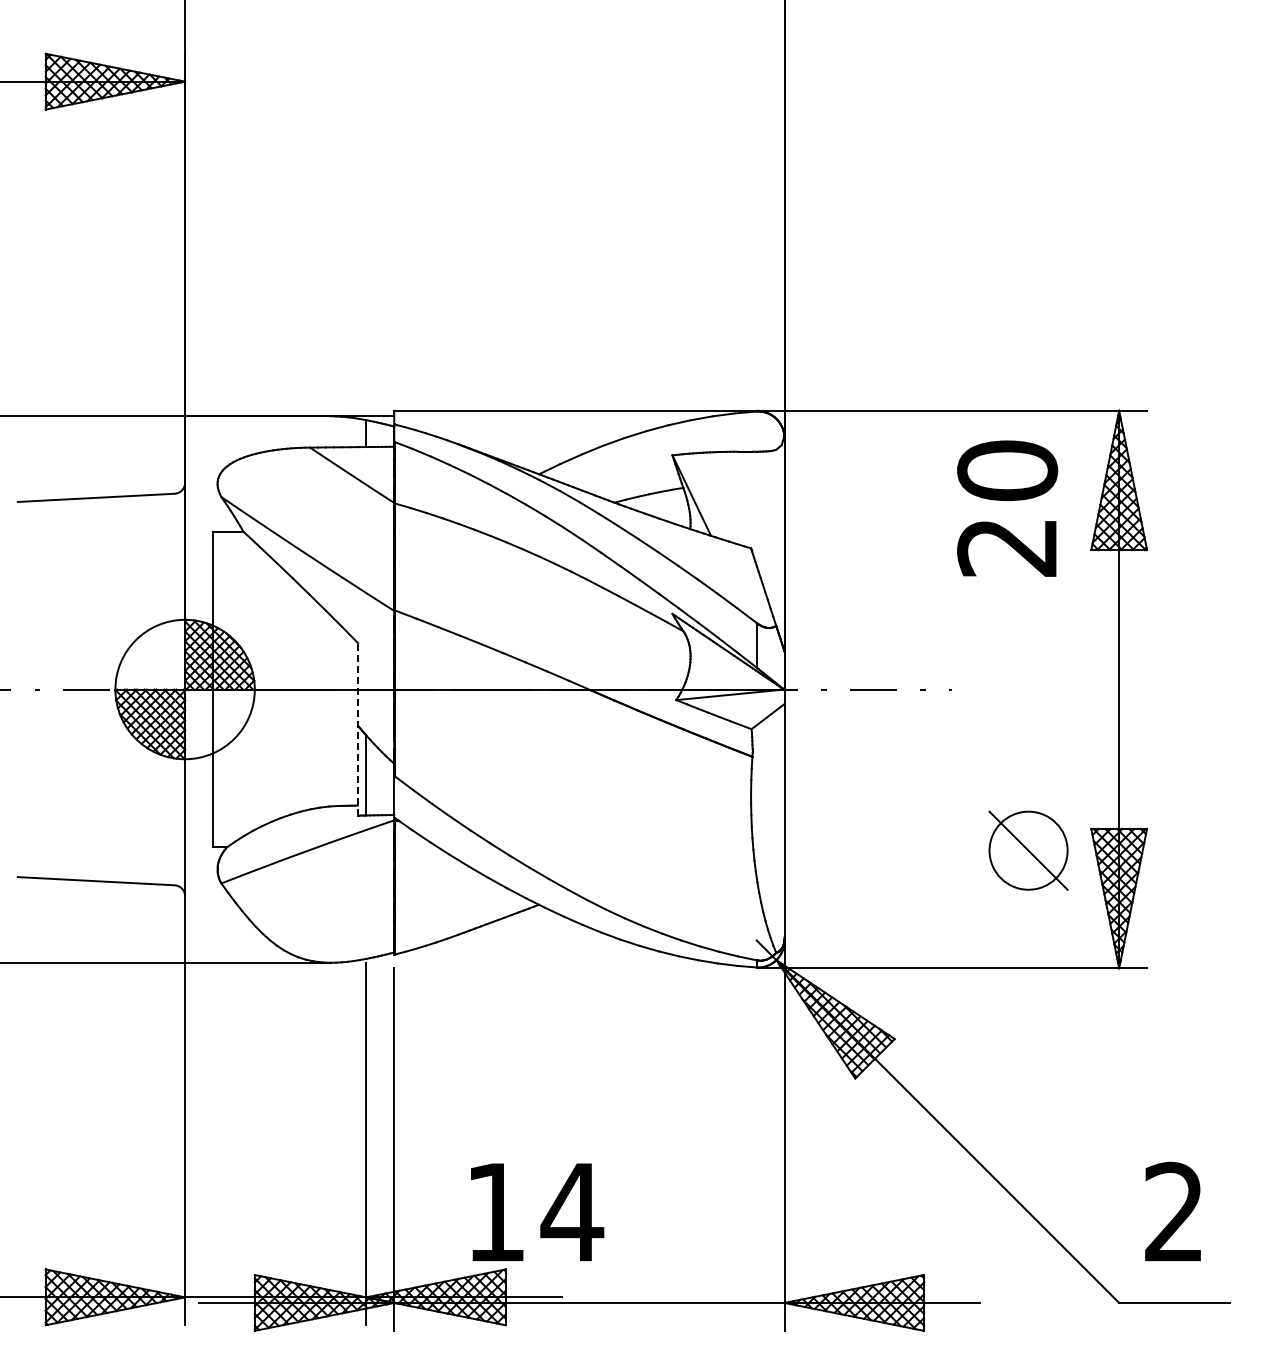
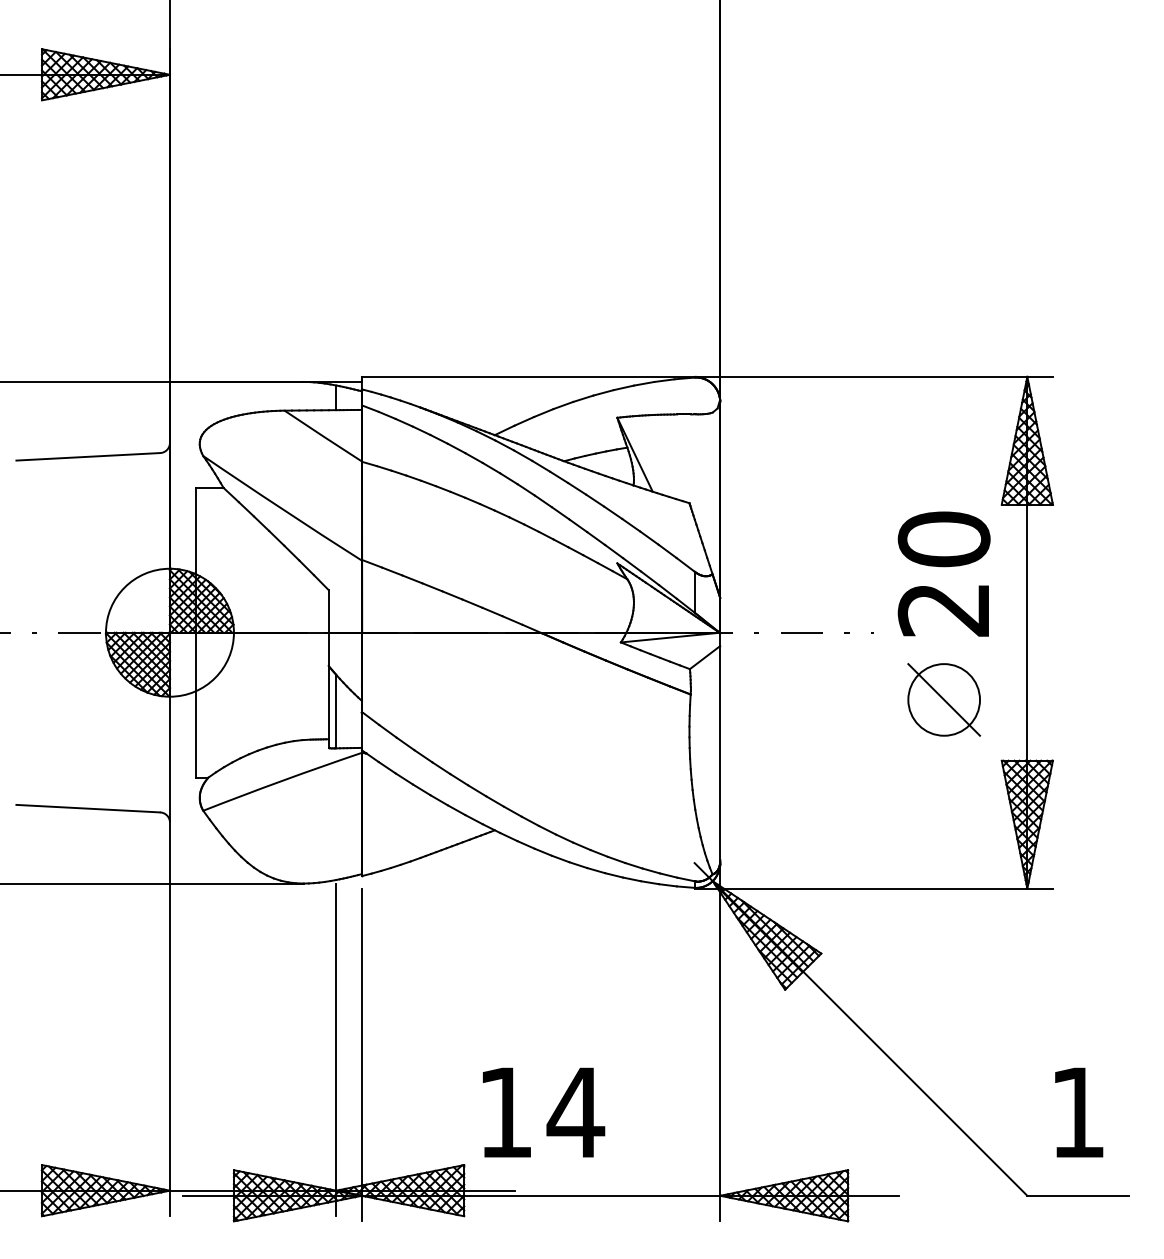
text: (1007, 508) -> (944, 573), moved
line: (357, 728) -> (328, 668), dashed -> solid
part: (1028, 850) -> (944, 699), moved
text: (1173, 1211) -> (1077, 1111), 2 -> 1
text: (537, 1212) -> (543, 1112), moved

